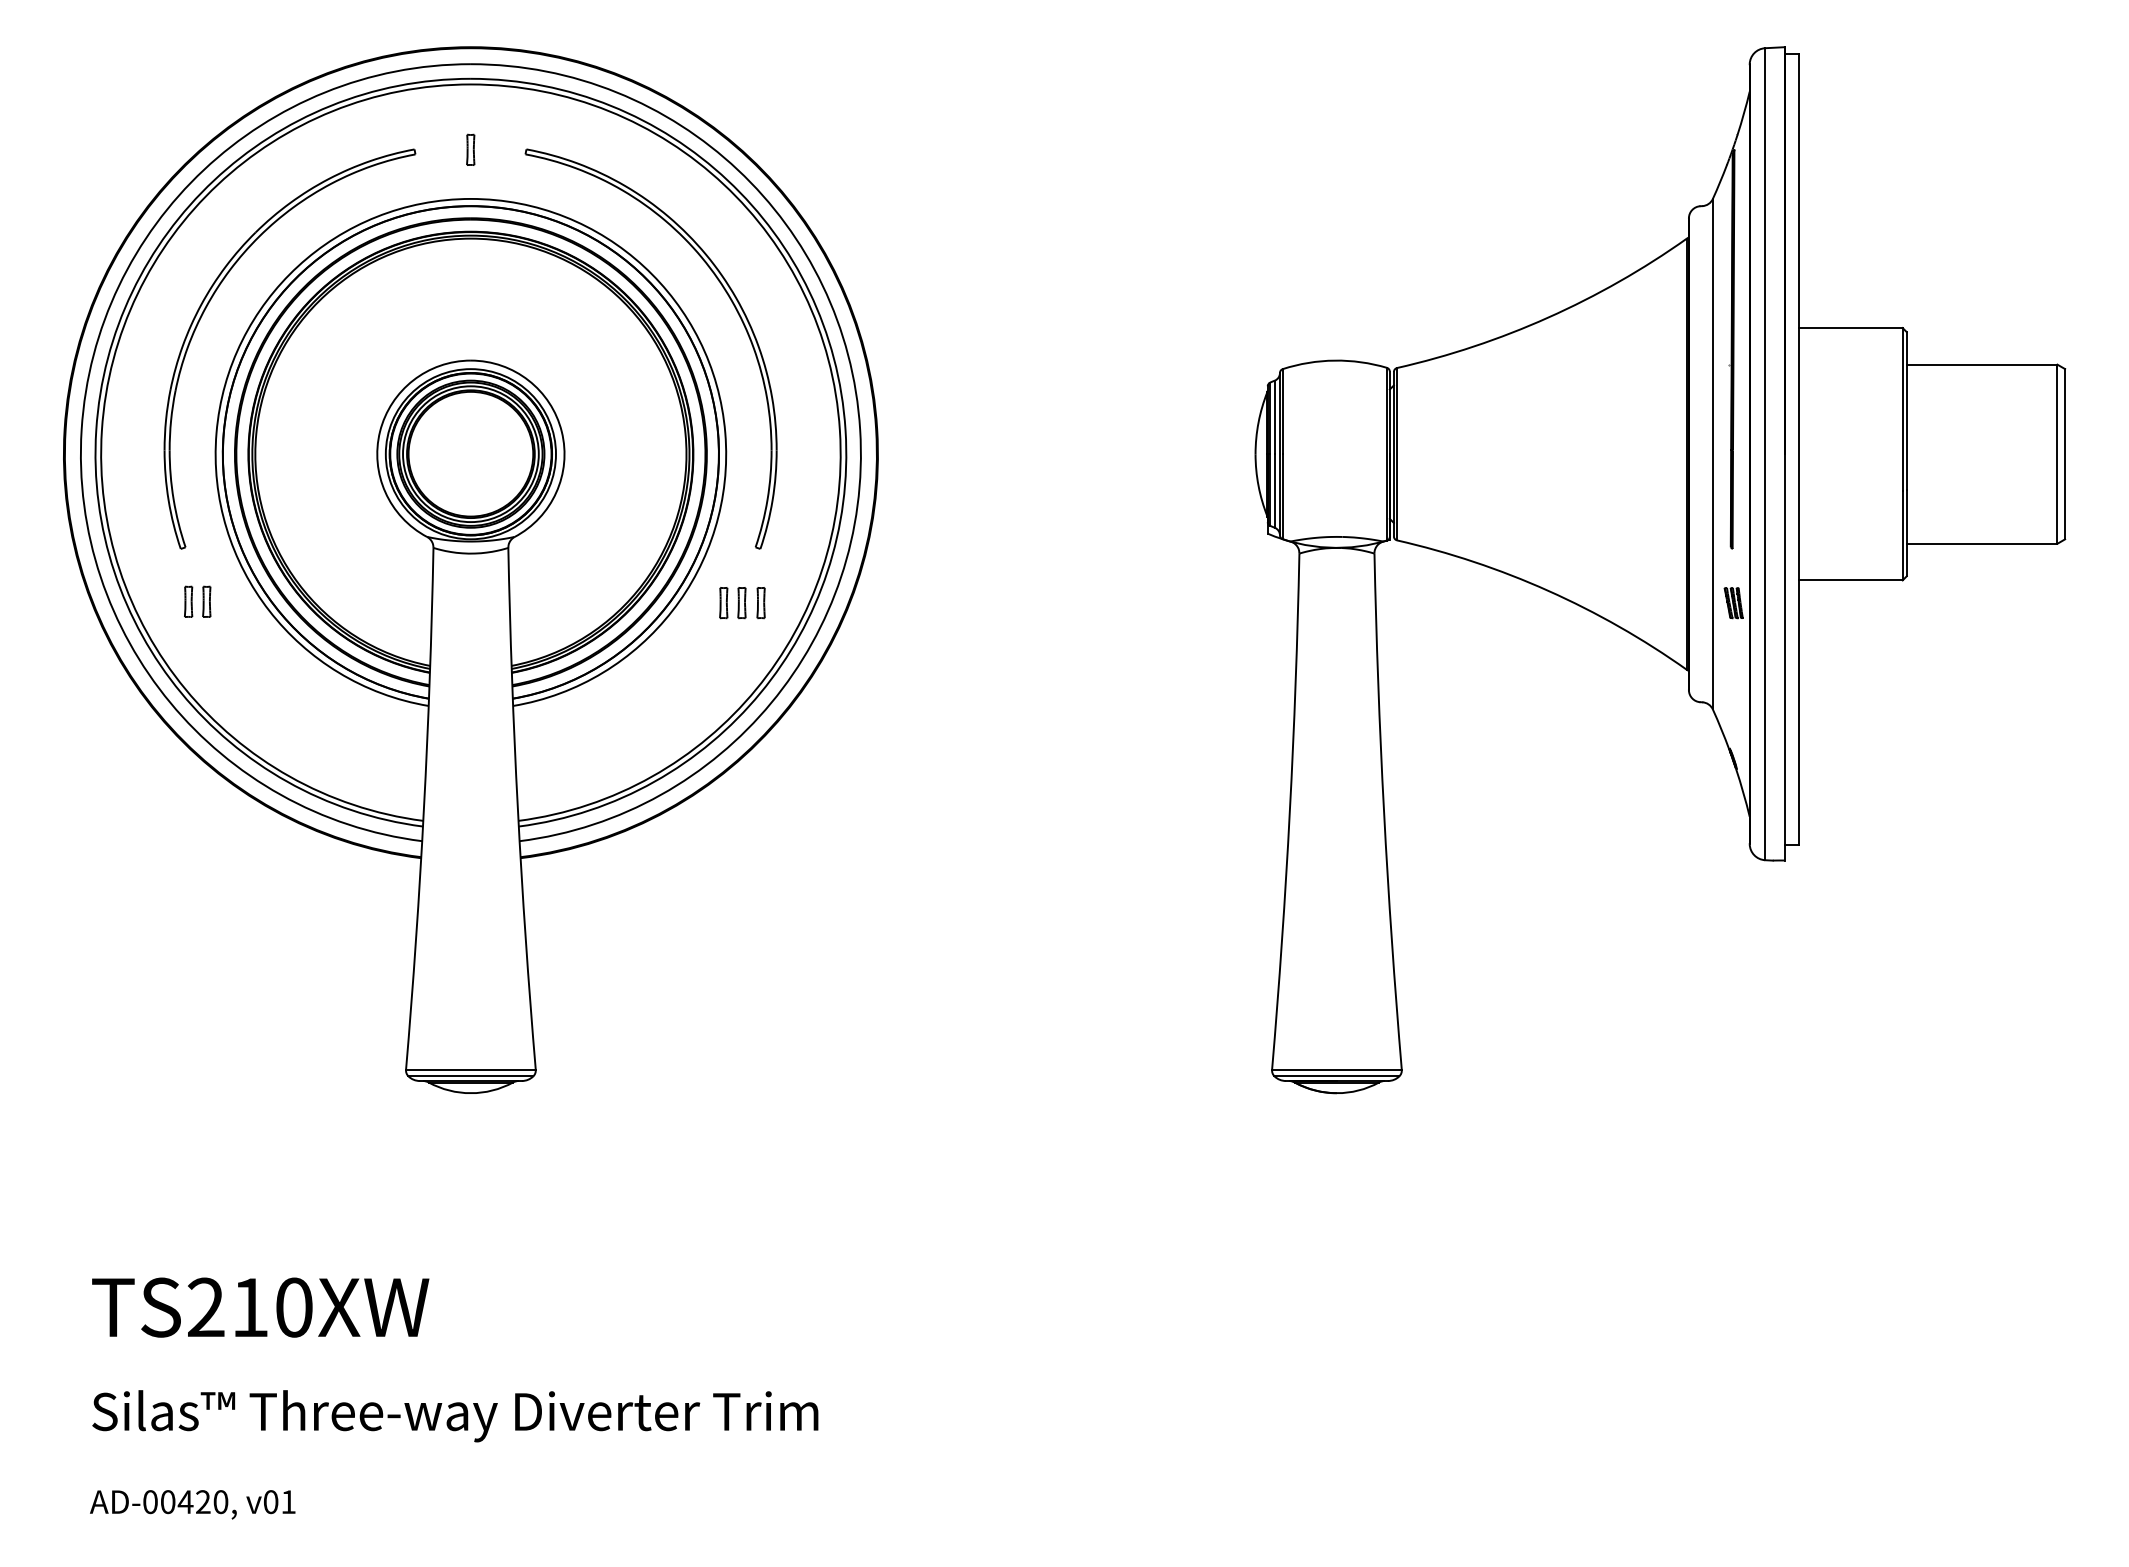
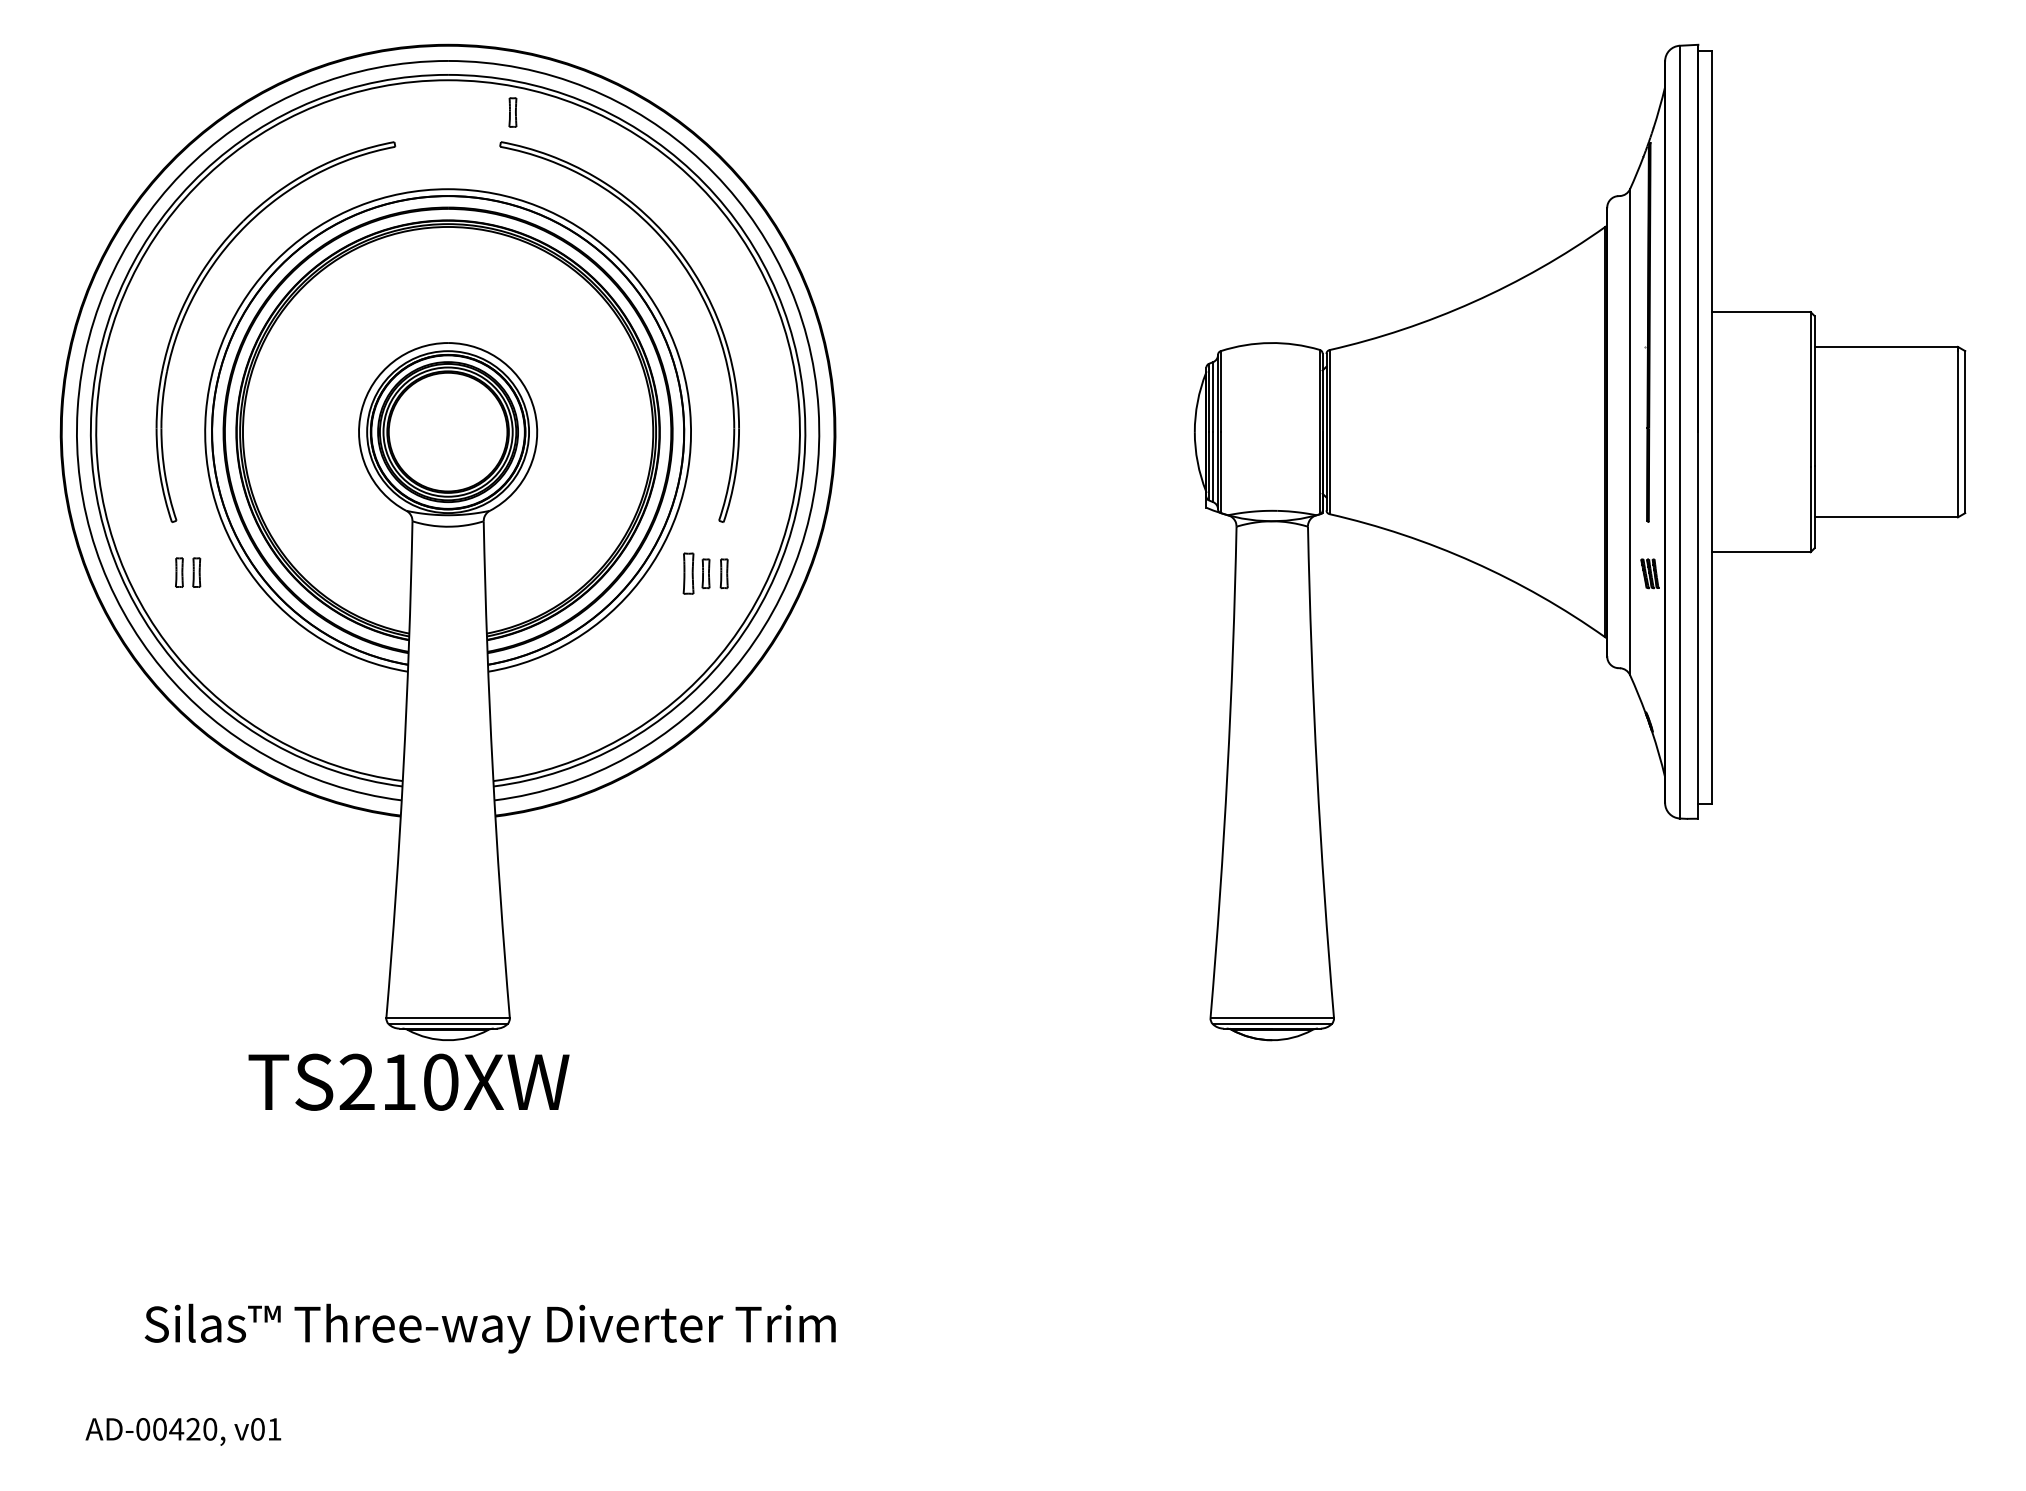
part: (470, 149) -> (512, 112), moved
part: (723, 602) -> (688, 573), size x1.4
text: (260, 1306) -> (408, 1081), moved
text: (454, 1416) -> (489, 1328), moved

